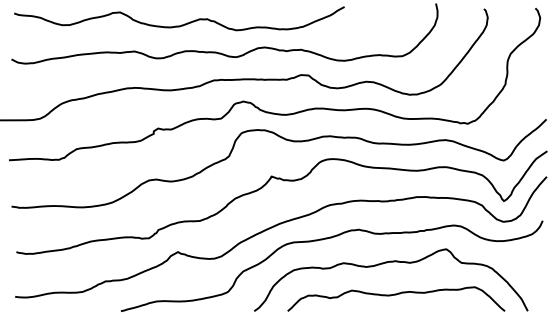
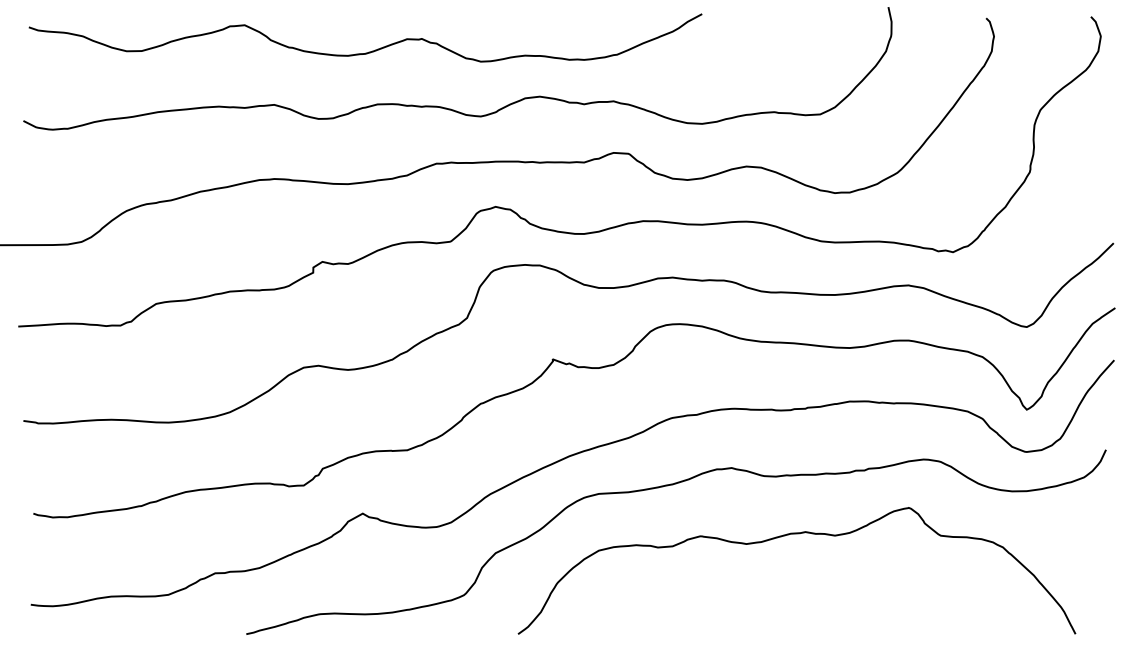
curve: (396, 295) -> (807, 602), removed

